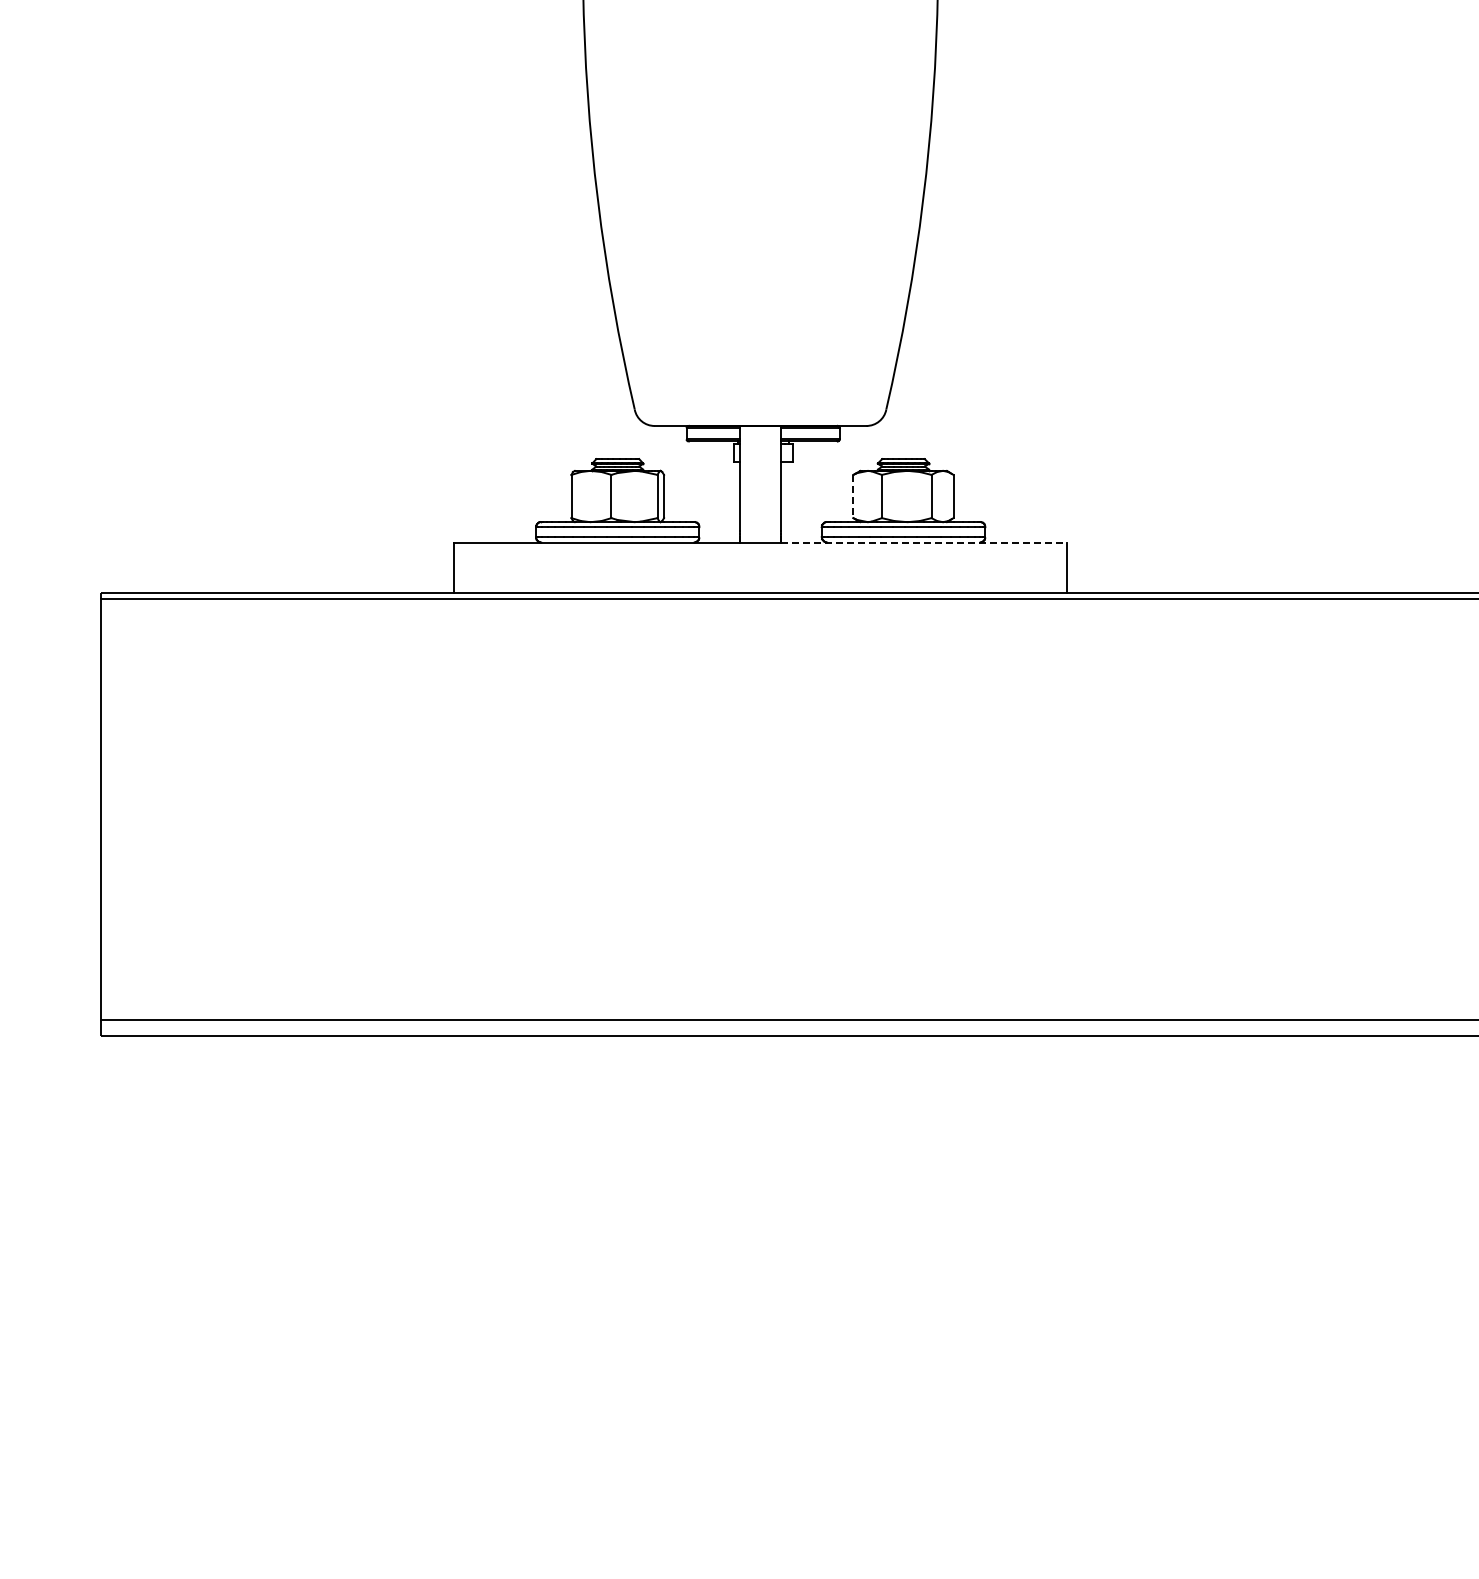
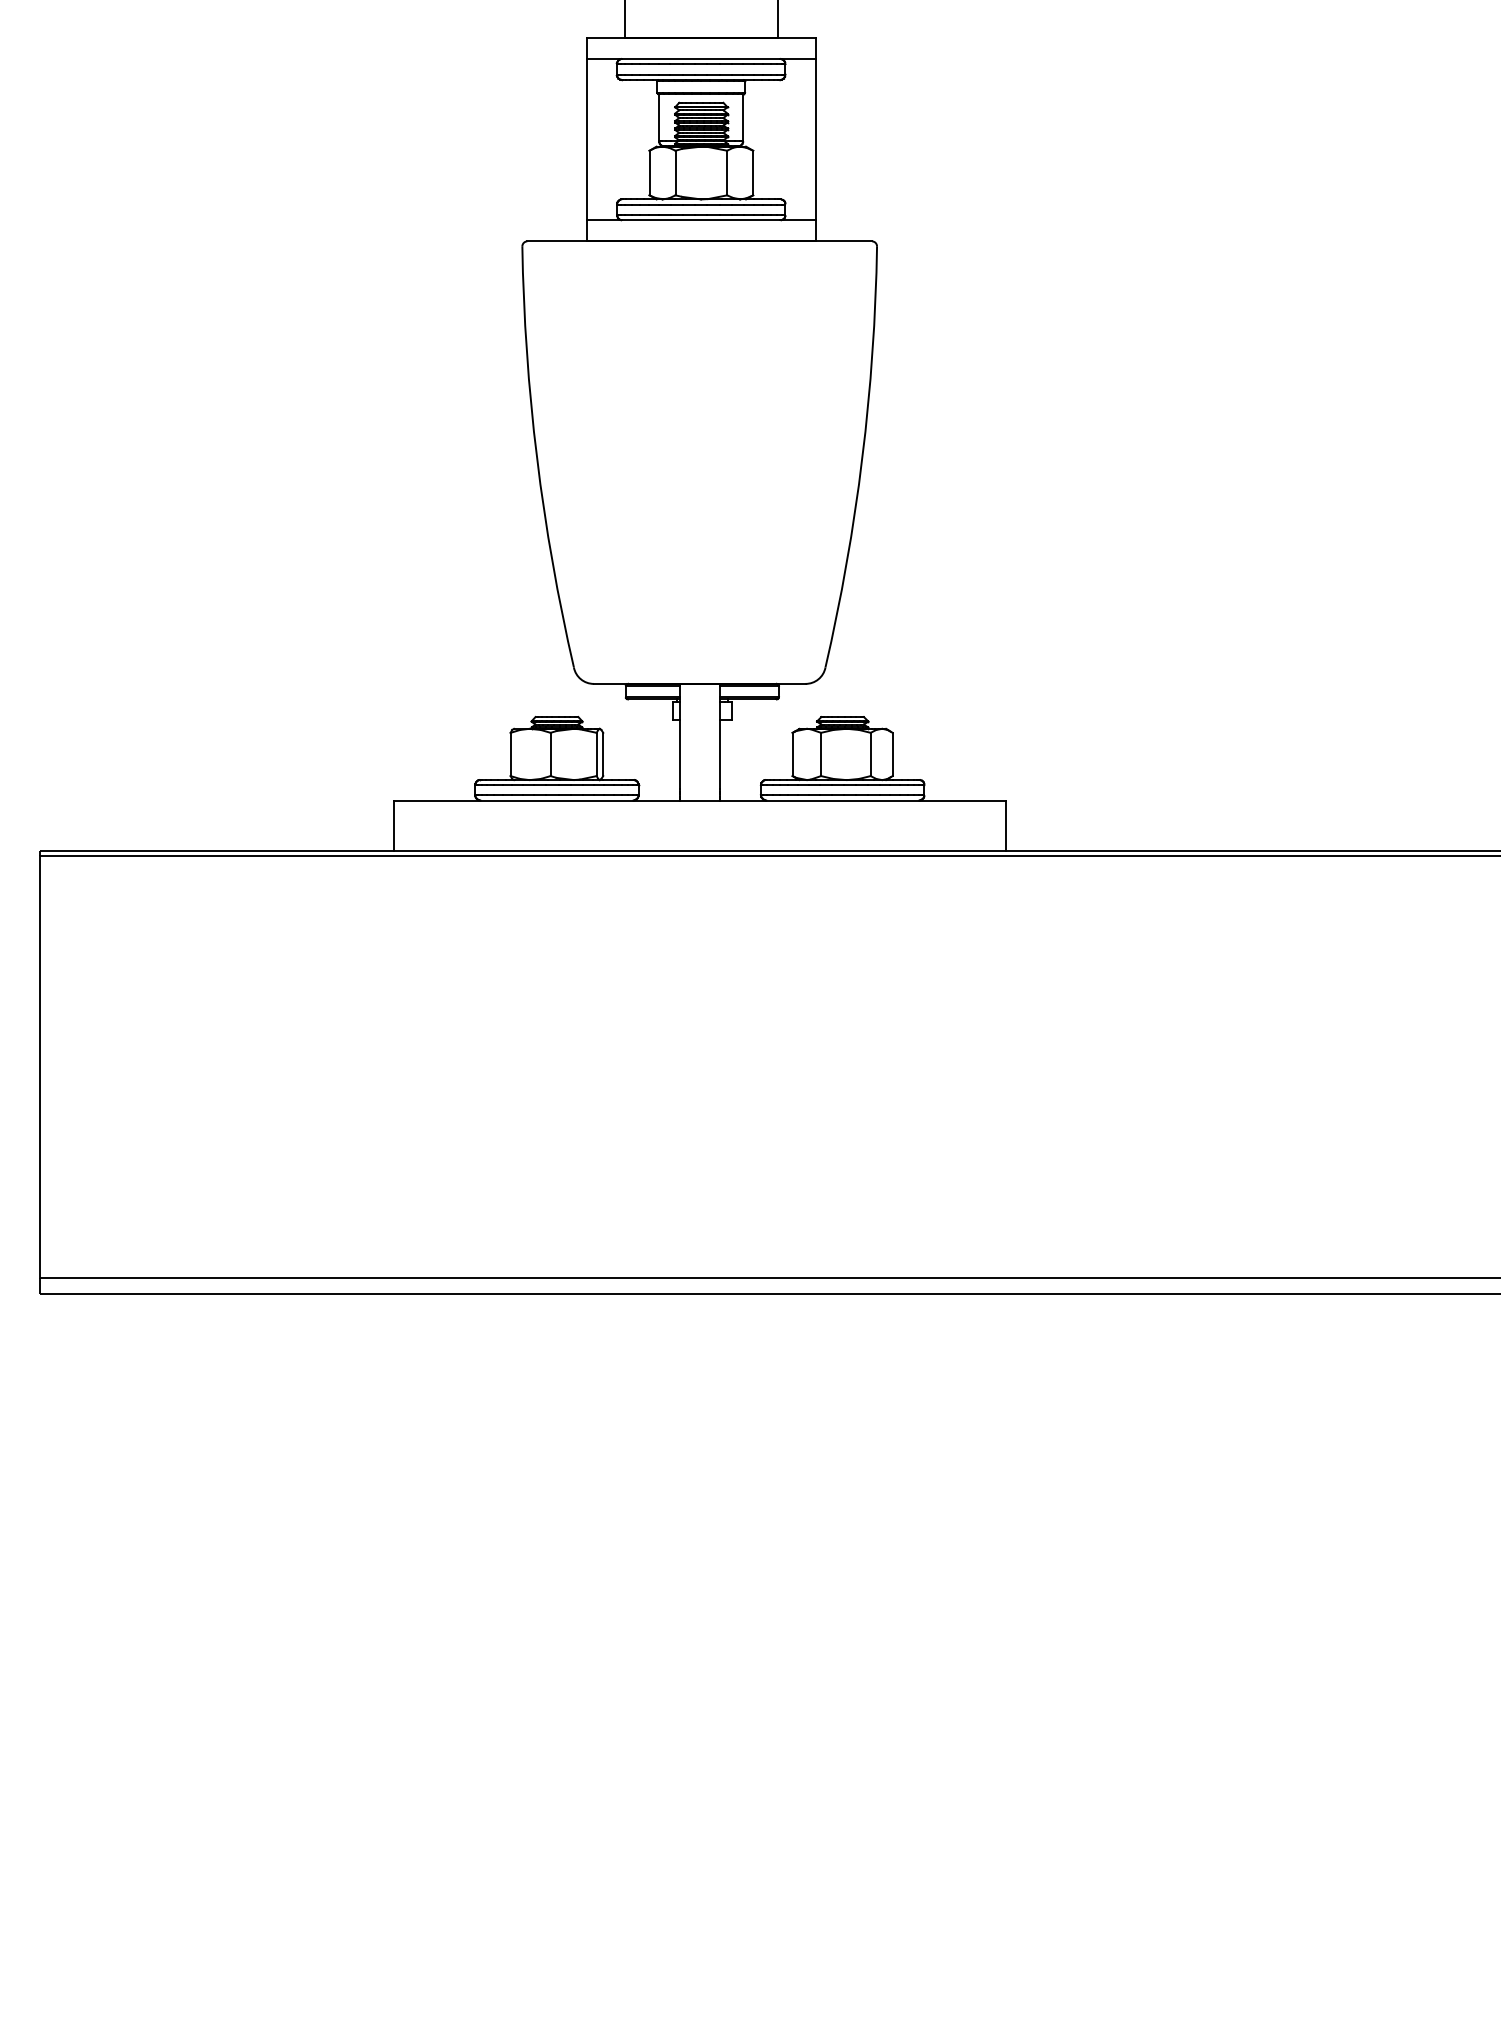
line: (853, 496) -> (792, 754), dashed -> solid
line: (924, 542) -> (863, 800), dashed -> solid

